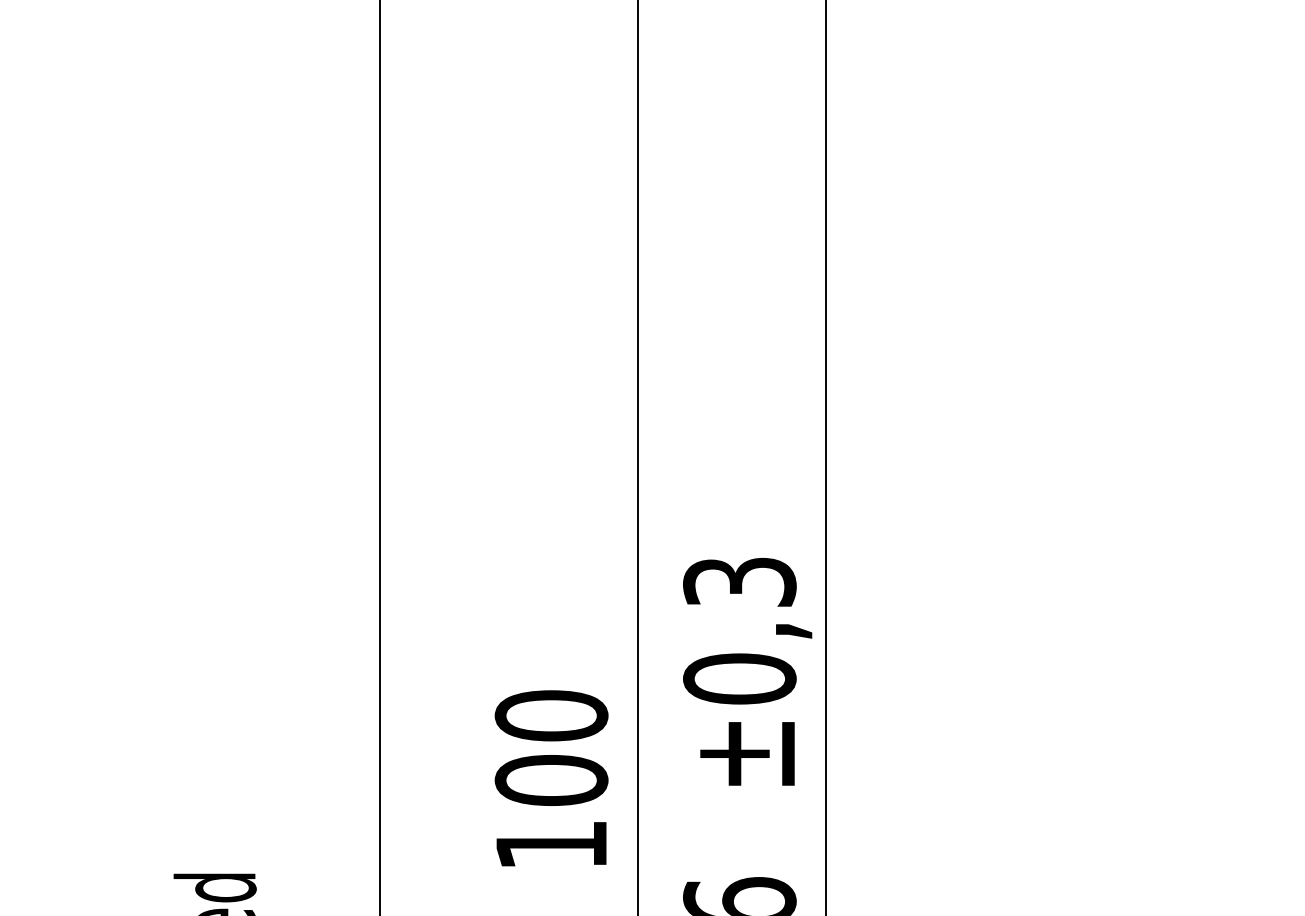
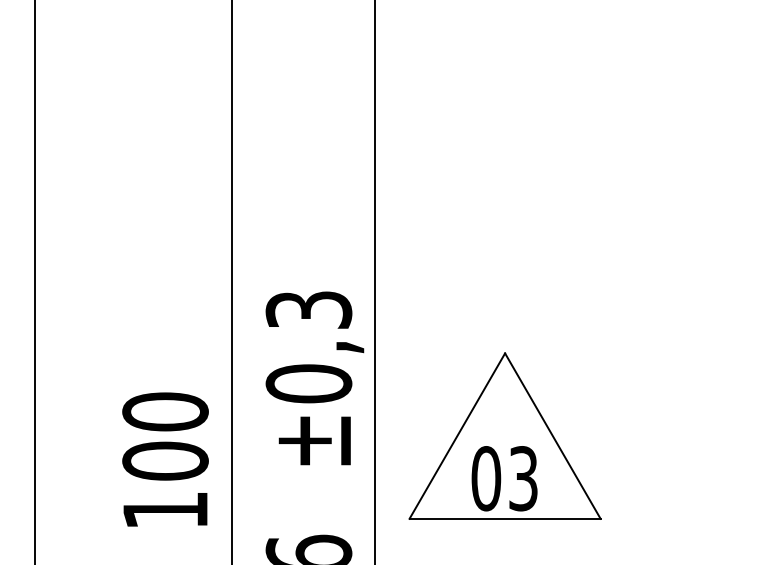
part: (996, 747) -> (504, 436), added

